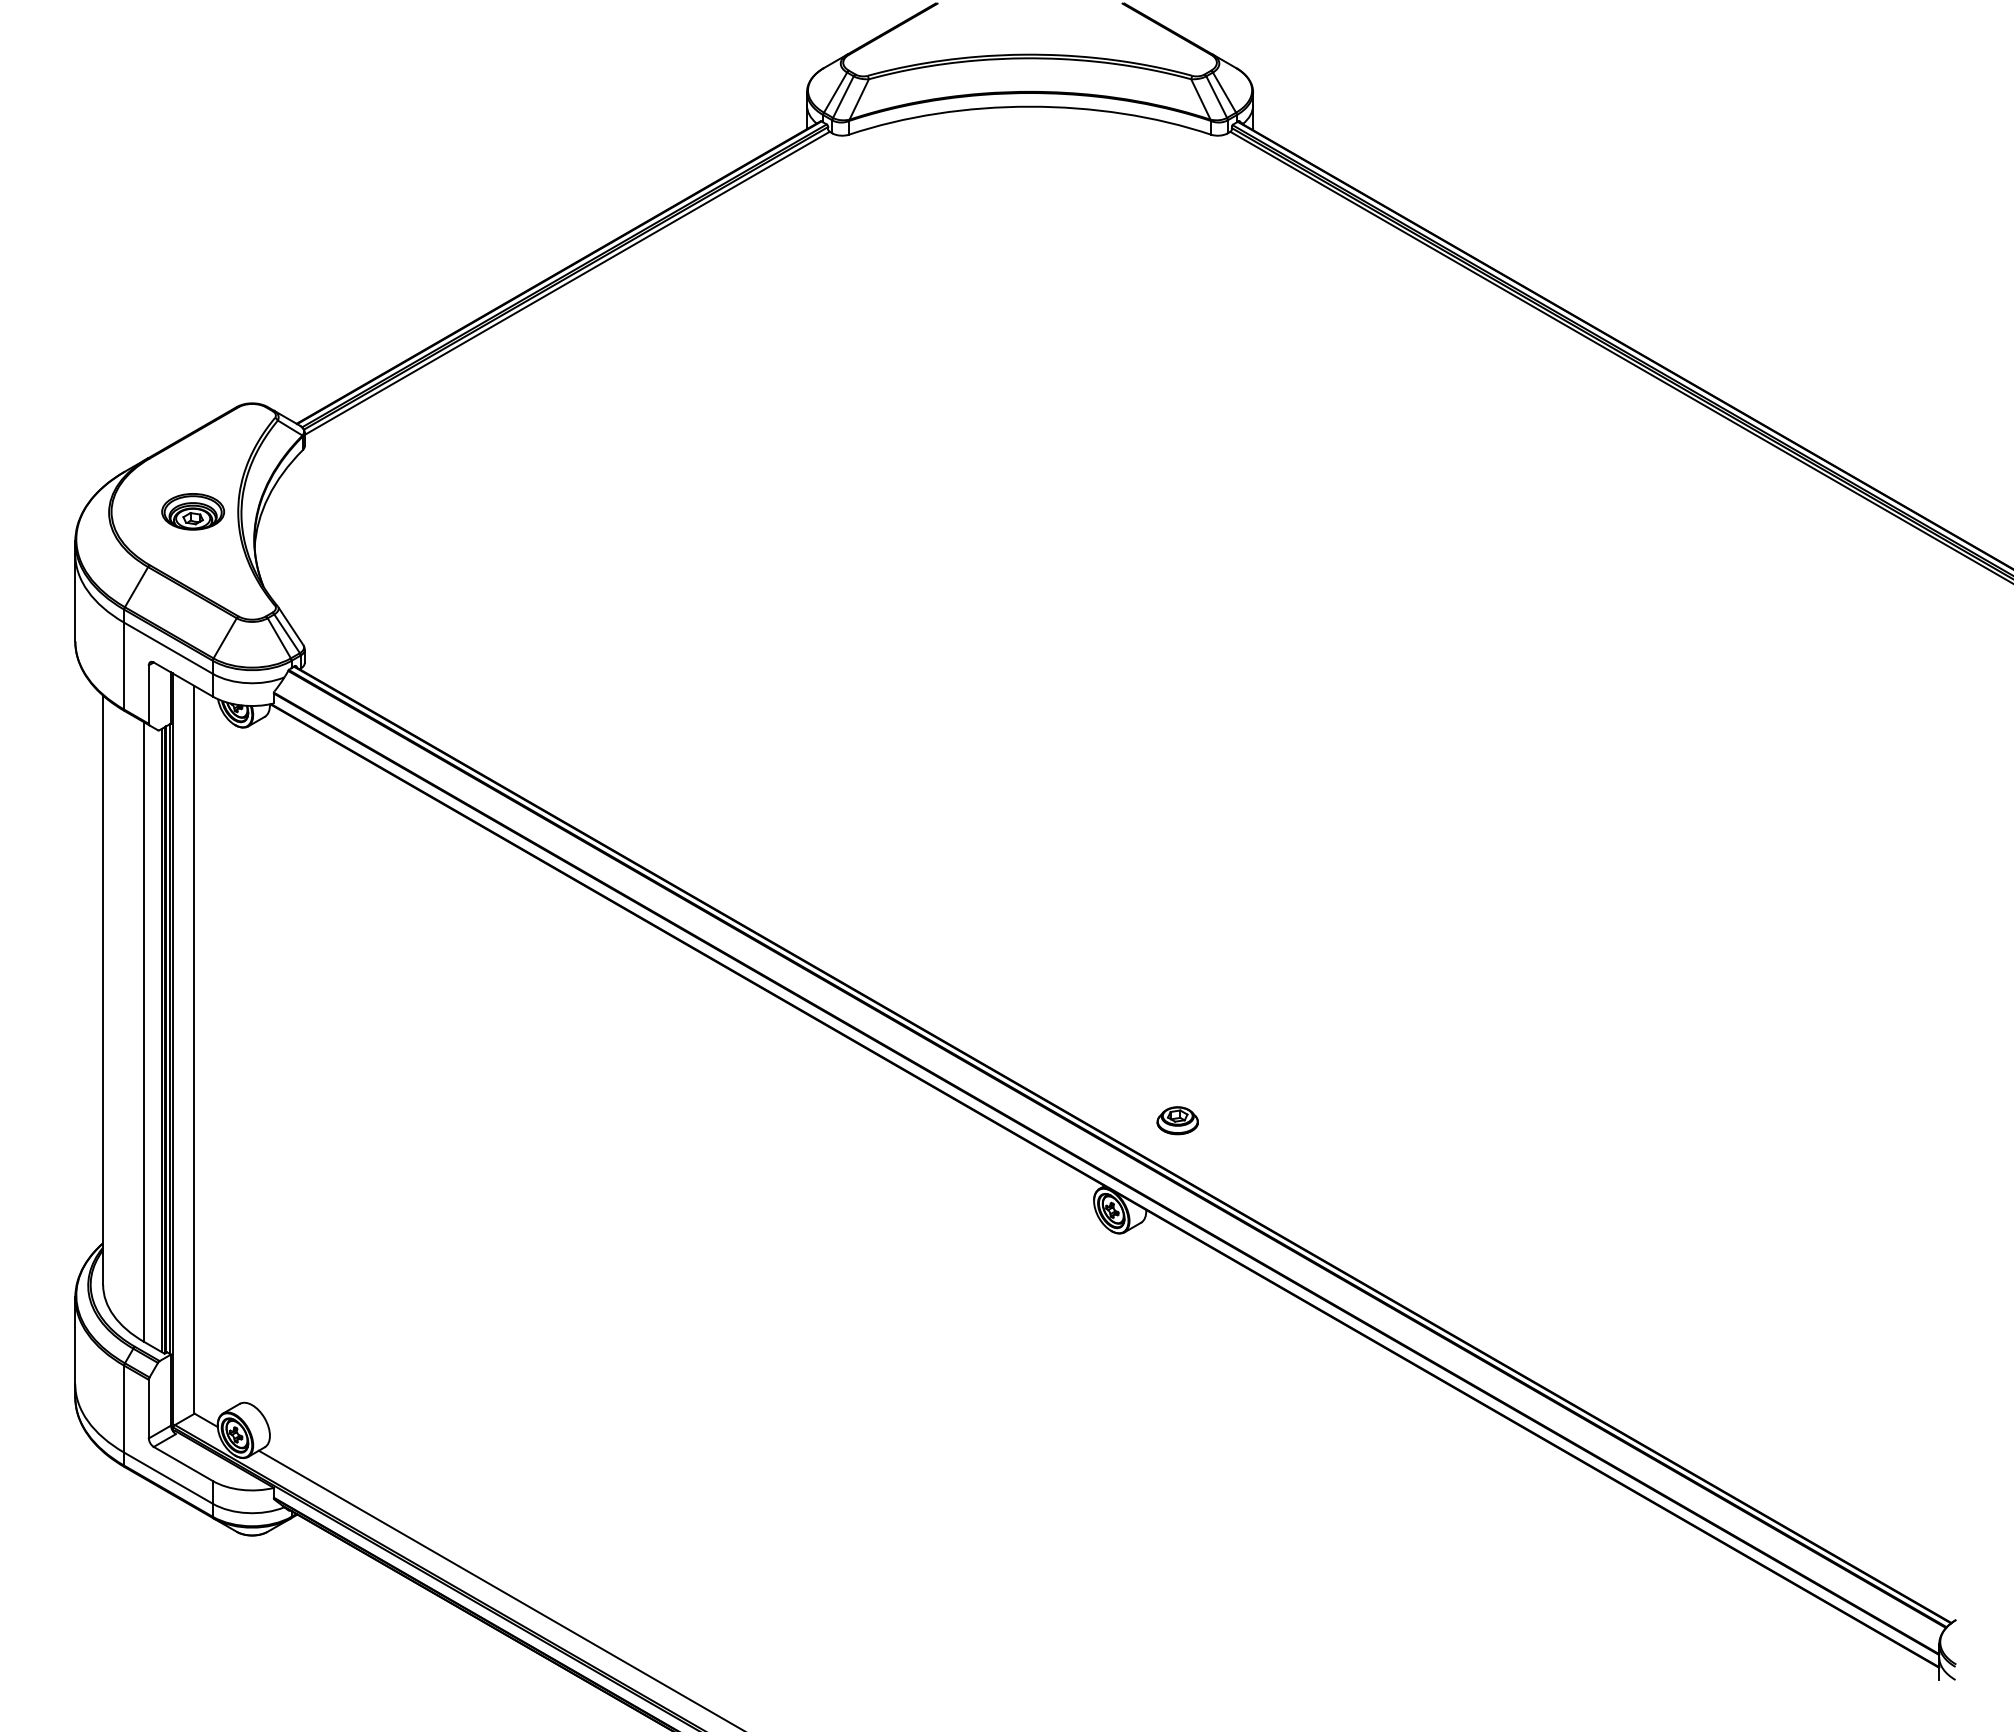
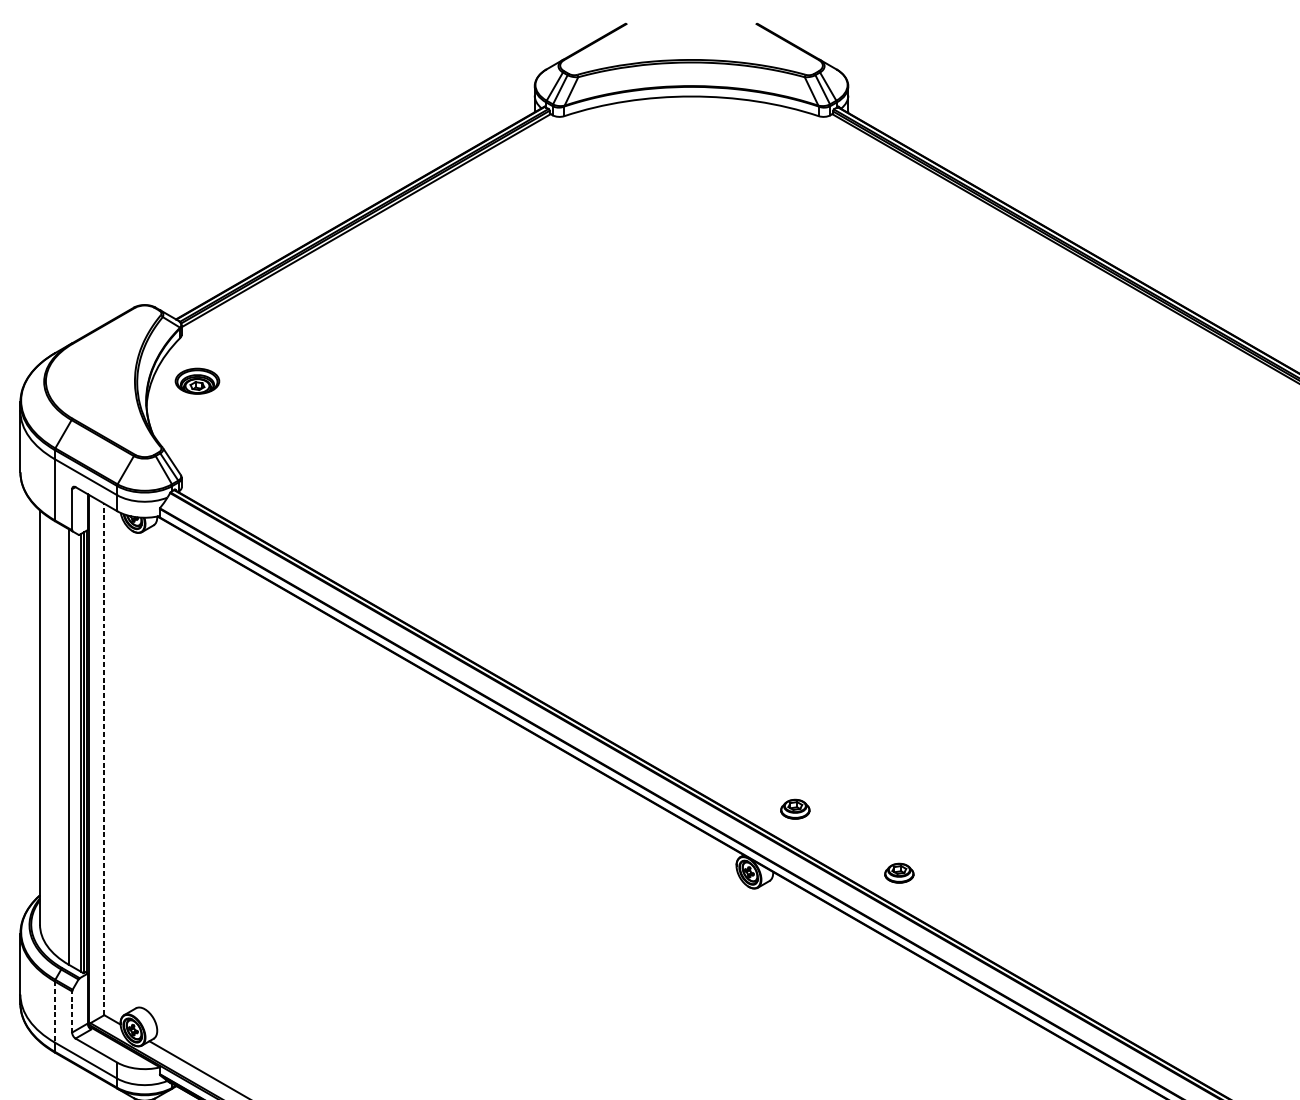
part: (193, 511) -> (197, 381), moved
line: (194, 1049) -> (104, 759), solid -> dashed
part: (1325, 1211) -> (899, 873), added
line: (148, 1408) -> (71, 1011), solid -> dashed
line: (124, 1409) -> (55, 1012), solid -> dashed

